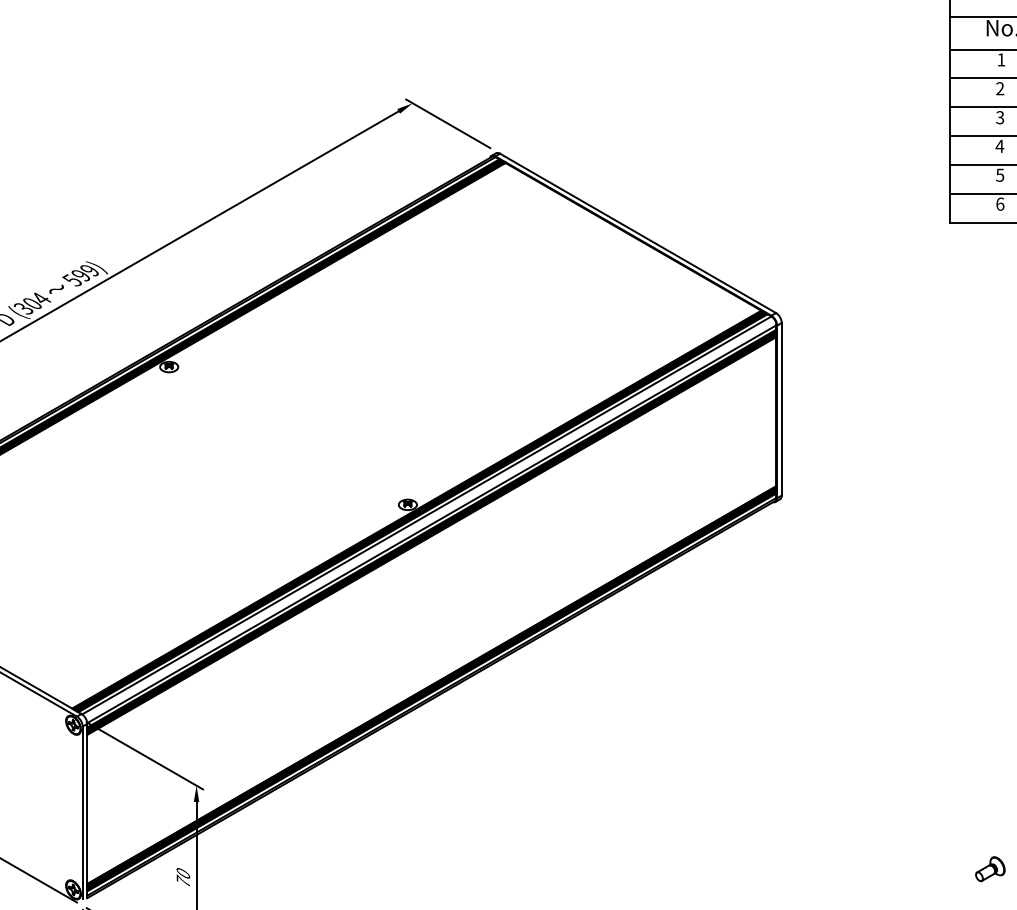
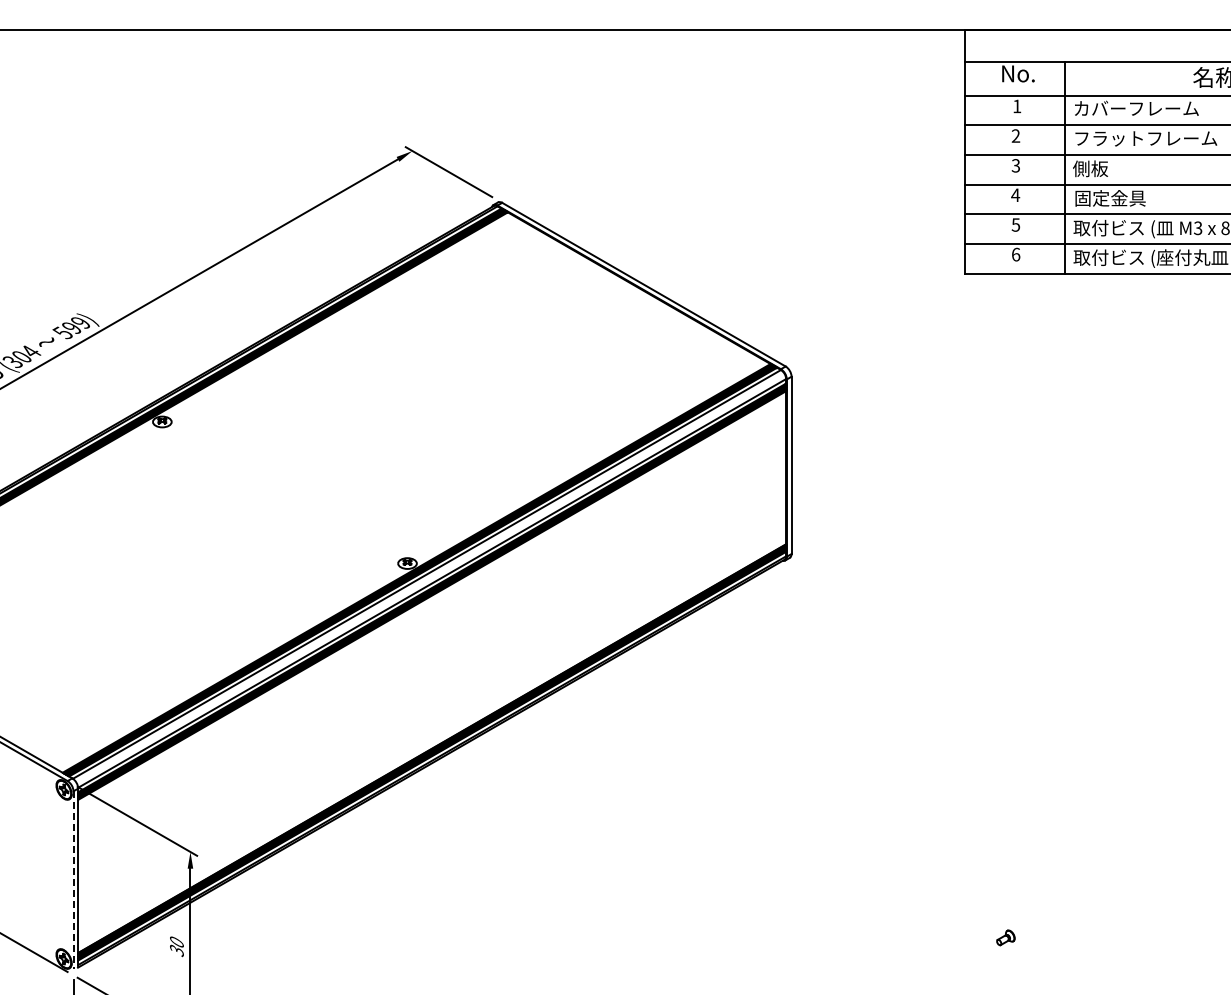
line: (82, 812) -> (73, 879), solid -> dashed
part: (990, 868) -> (1005, 937), size x0.6
text: (182, 881) -> (176, 950), 70 -> 30

